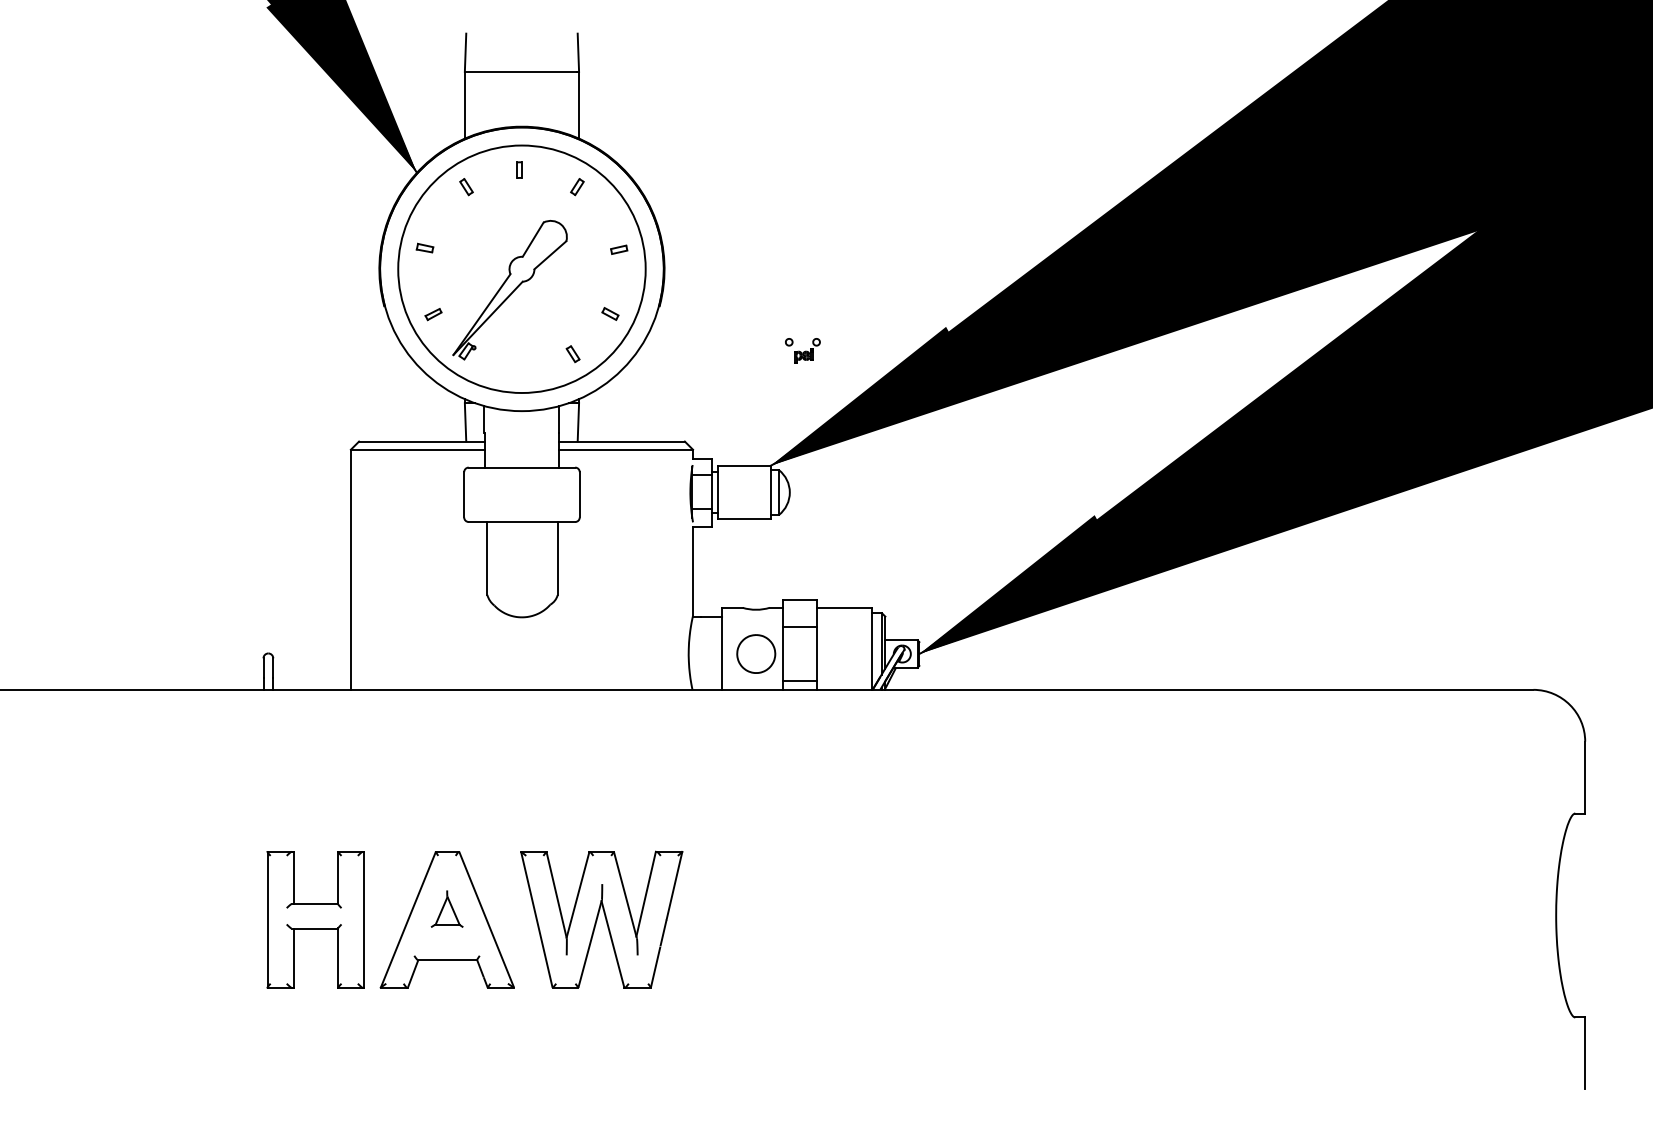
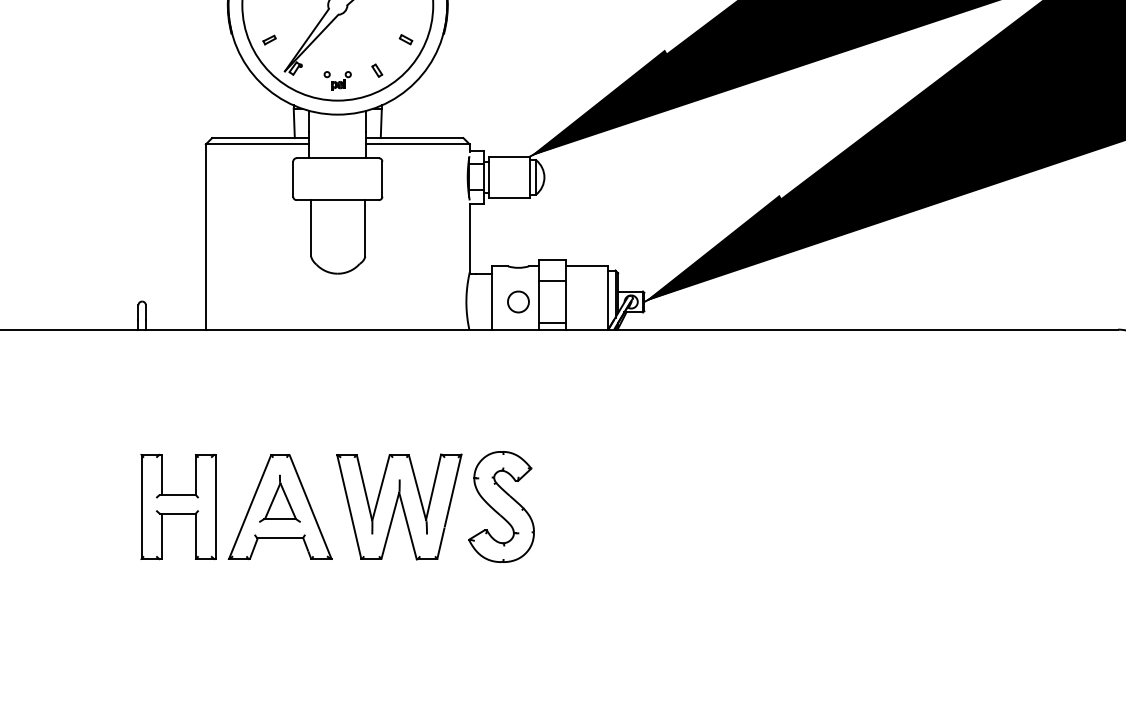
part: (802, 350) -> (337, 80), moved
part: (755, 653) -> (517, 301), size x0.71
part: (447, 908) -> (280, 498), size x1.67
part: (734, 919) -> (501, 506), added

